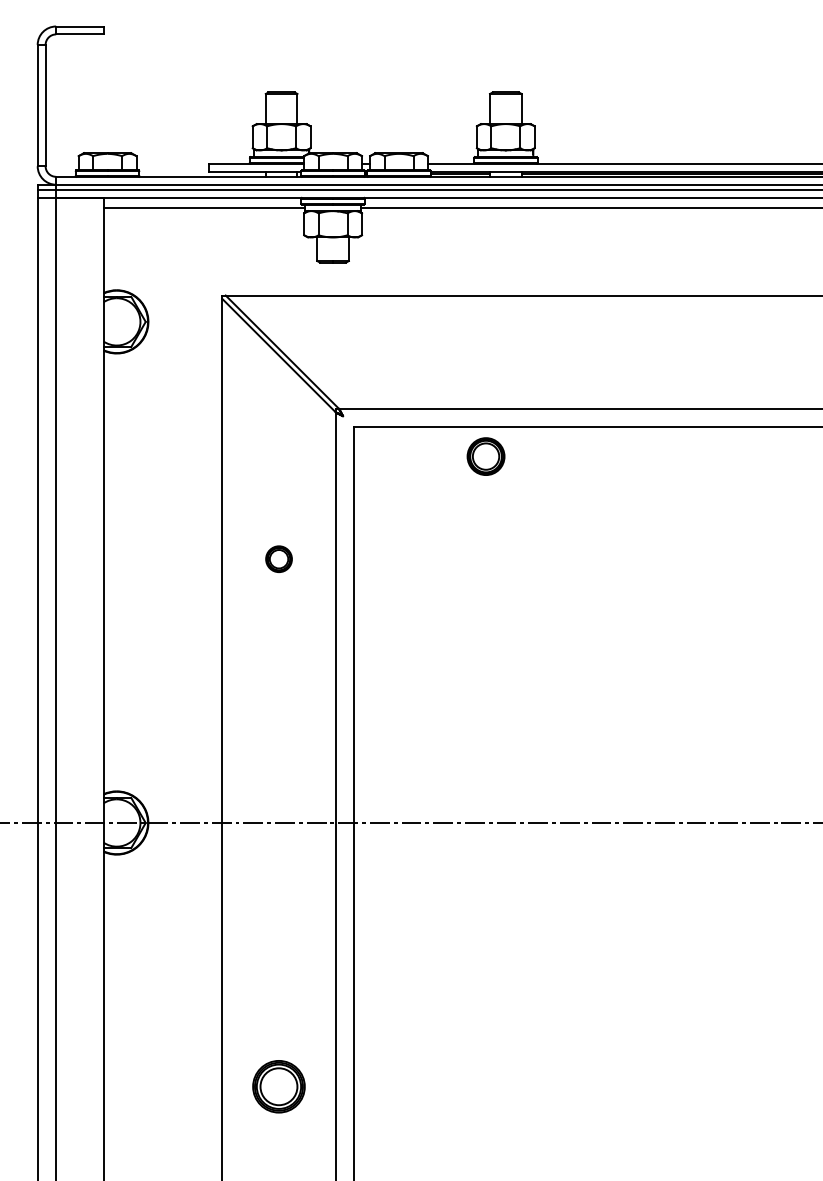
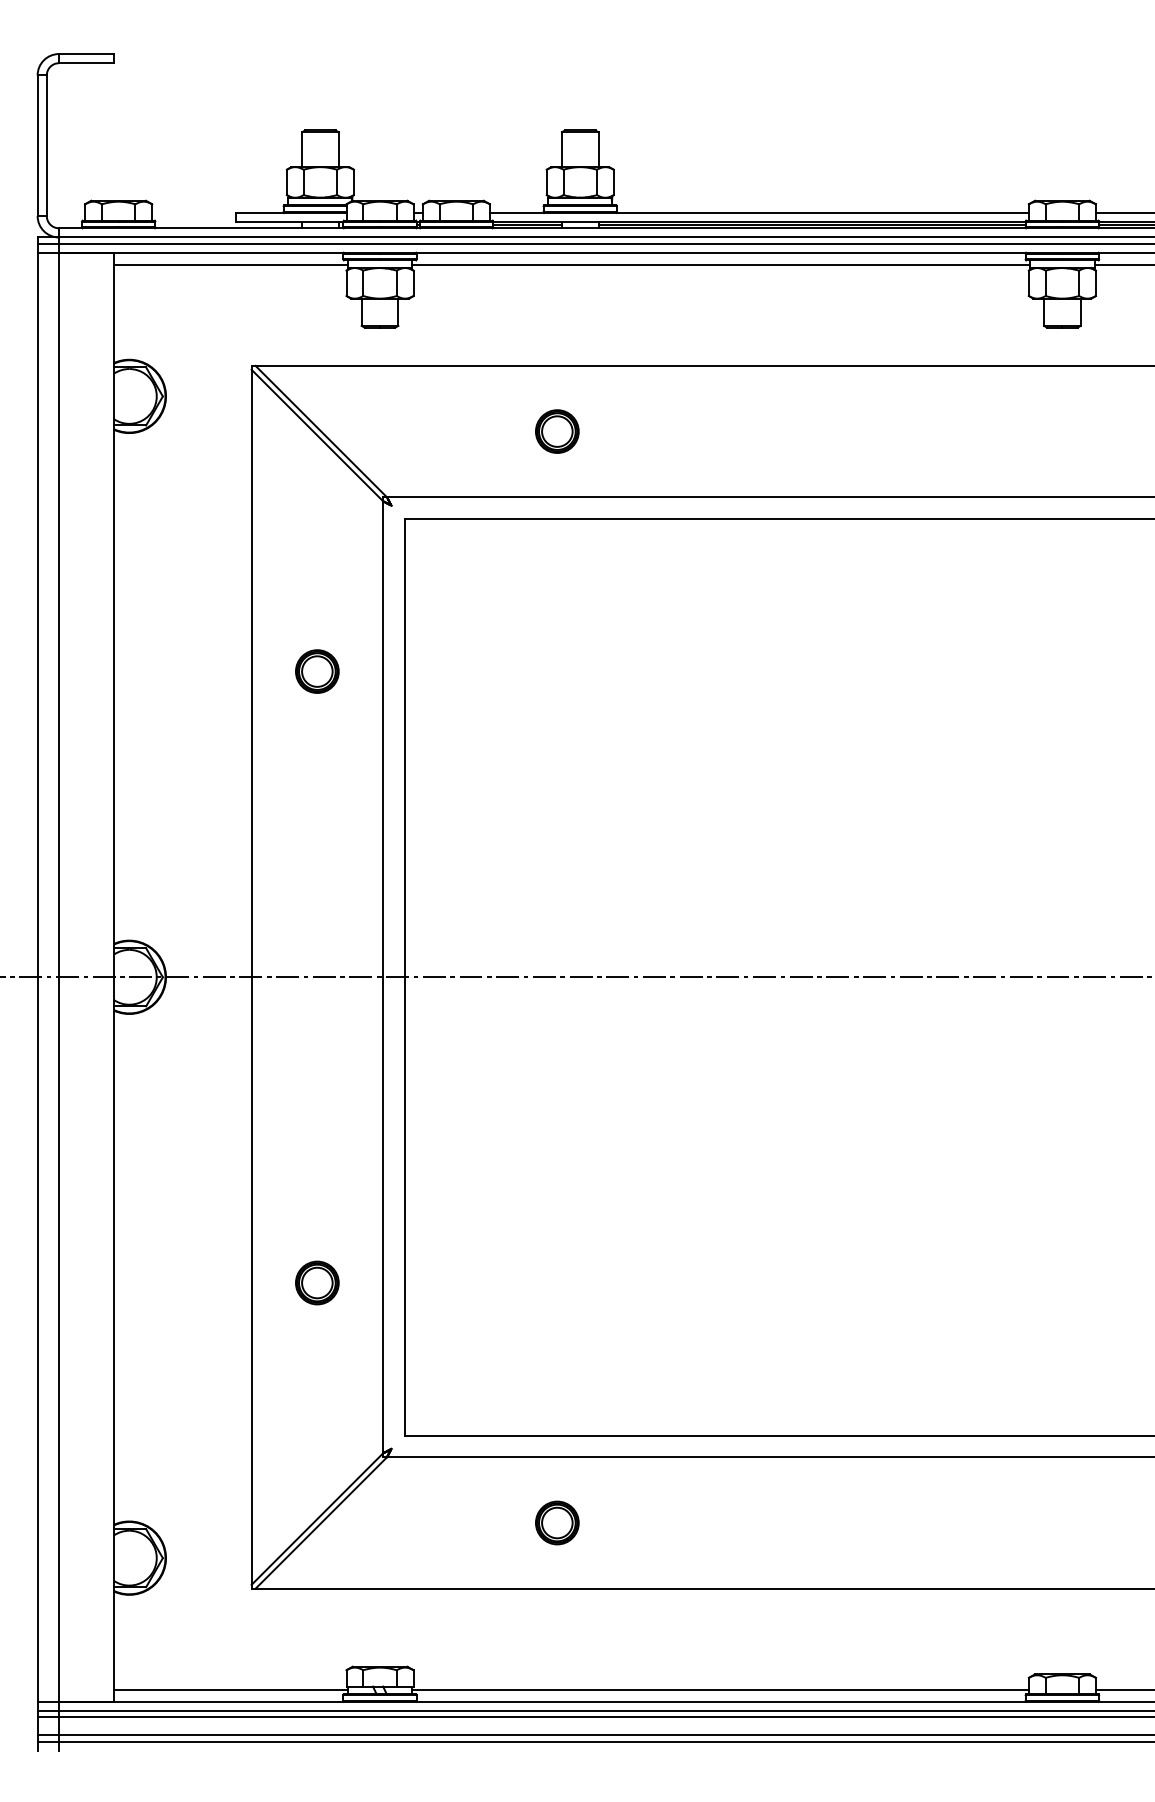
part: (486, 456) -> (557, 431), moved
part: (279, 559) -> (317, 671), size x1.43
part: (279, 1086) -> (317, 1282), size x0.71

